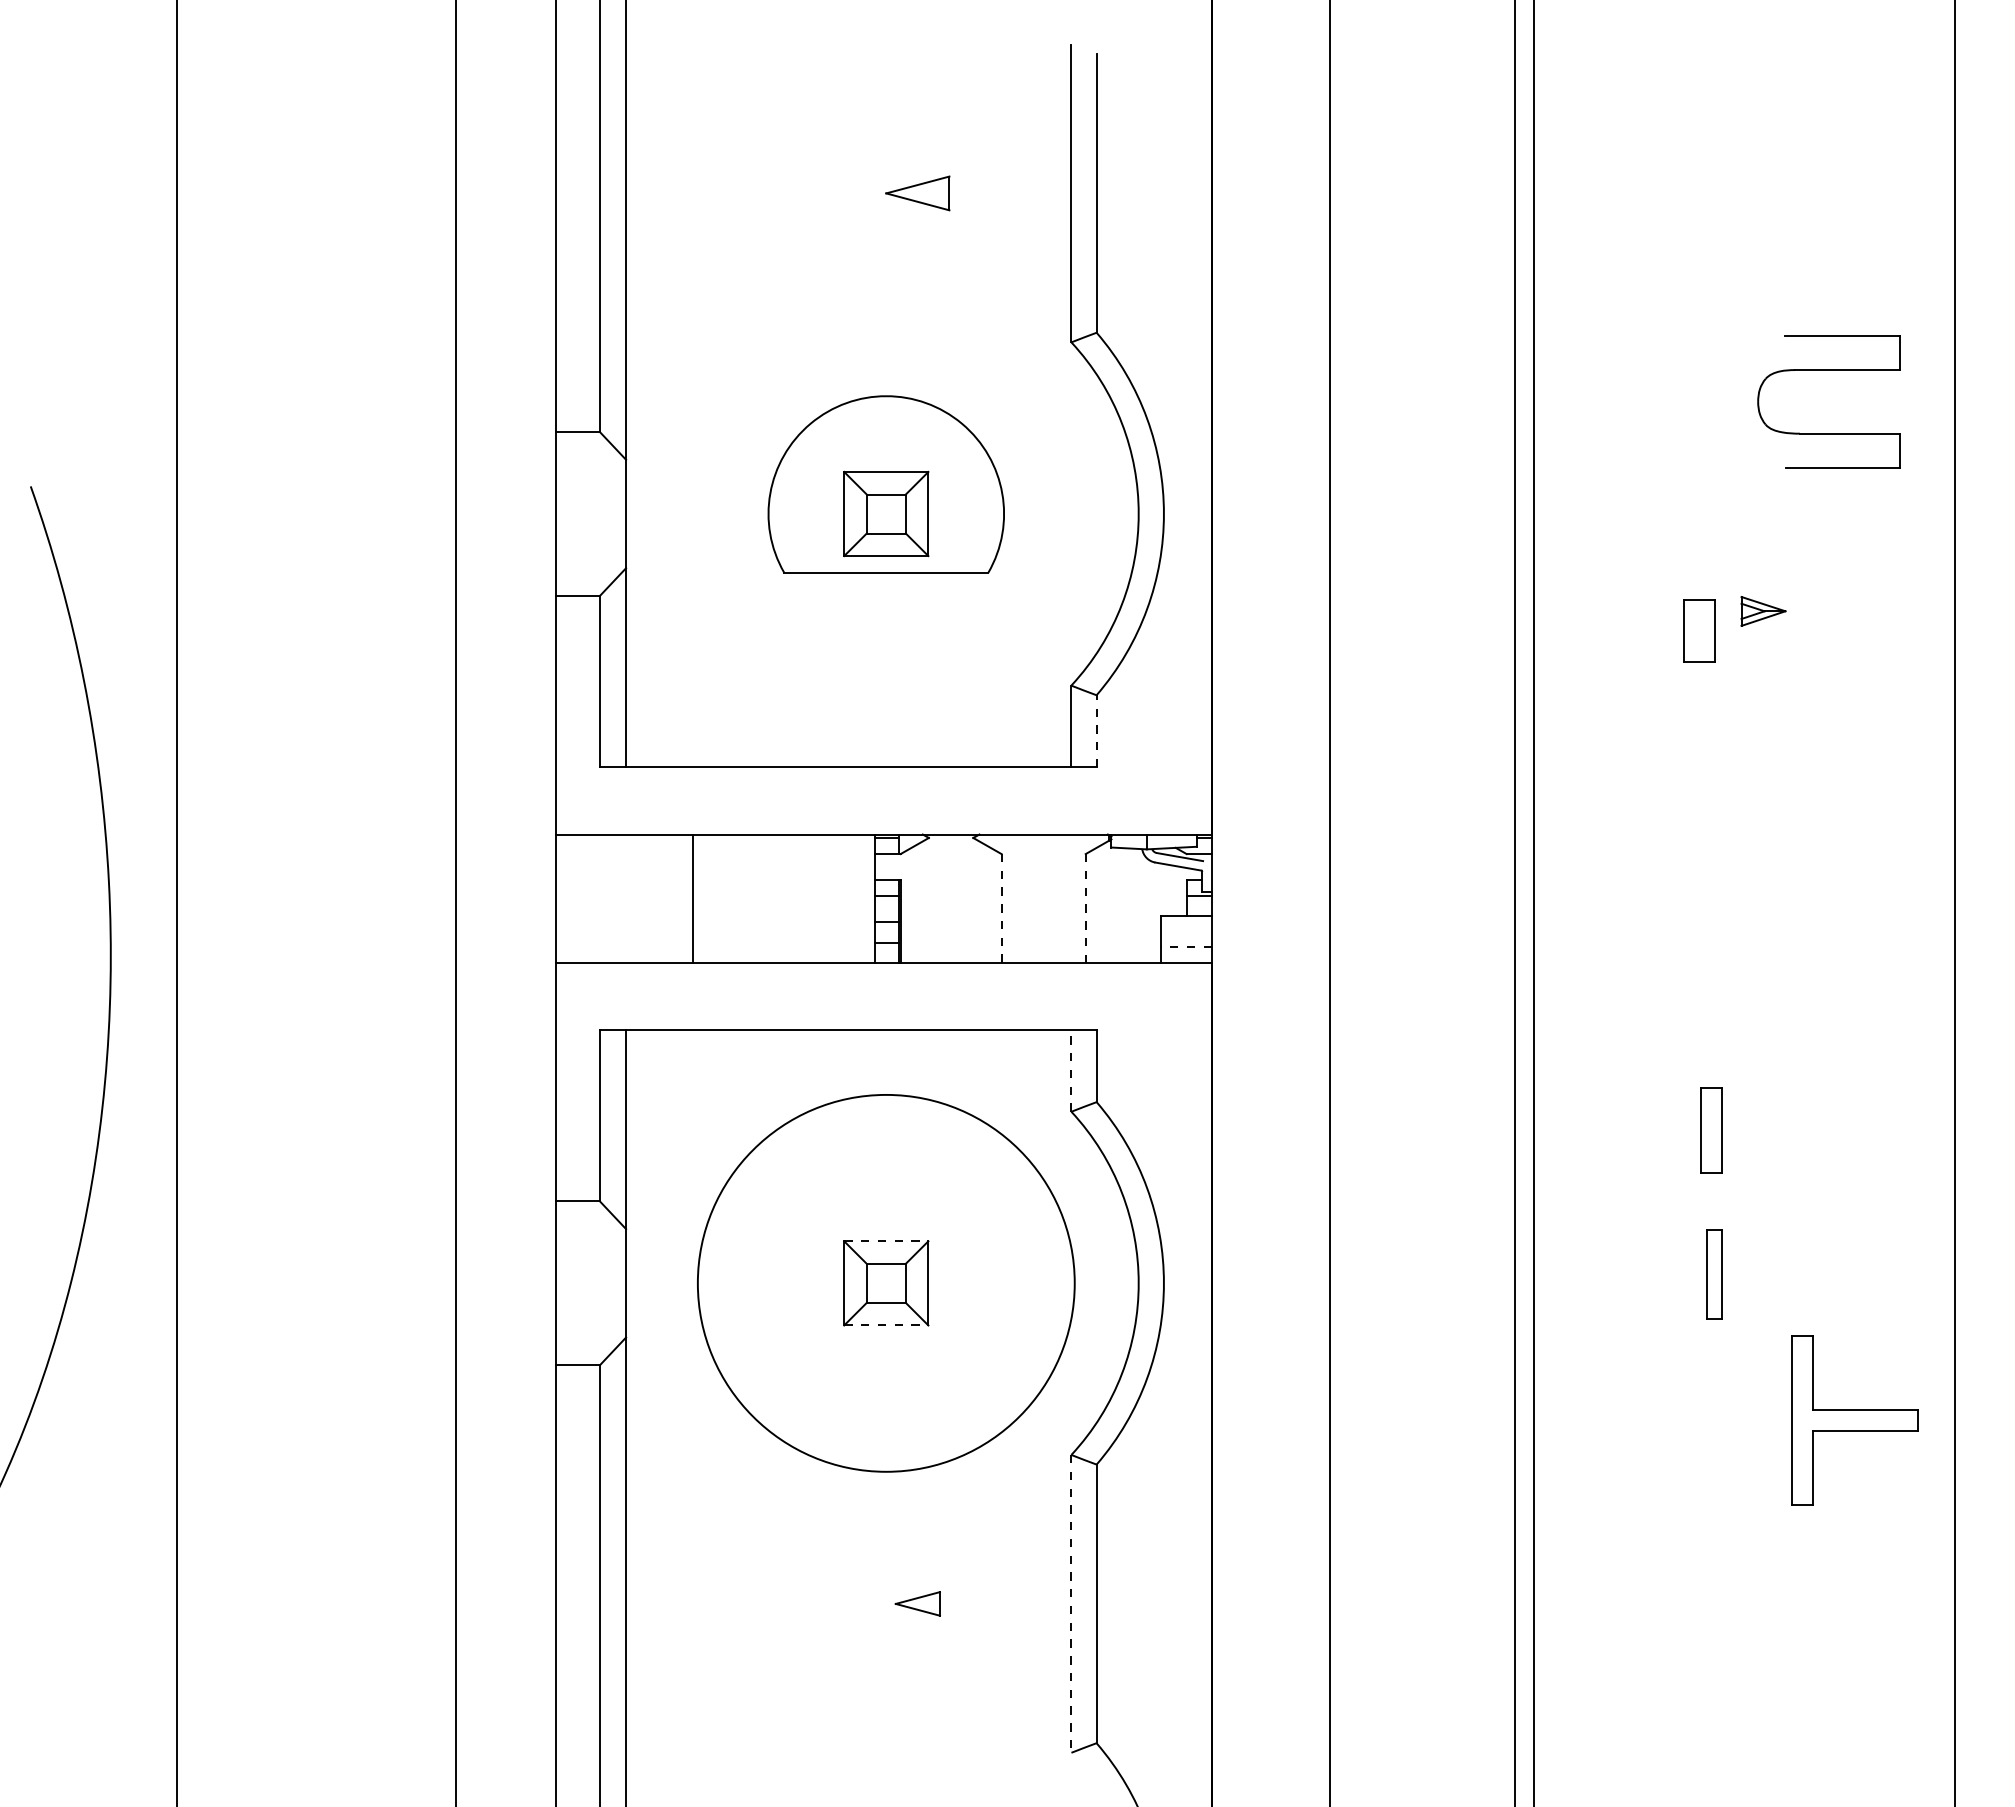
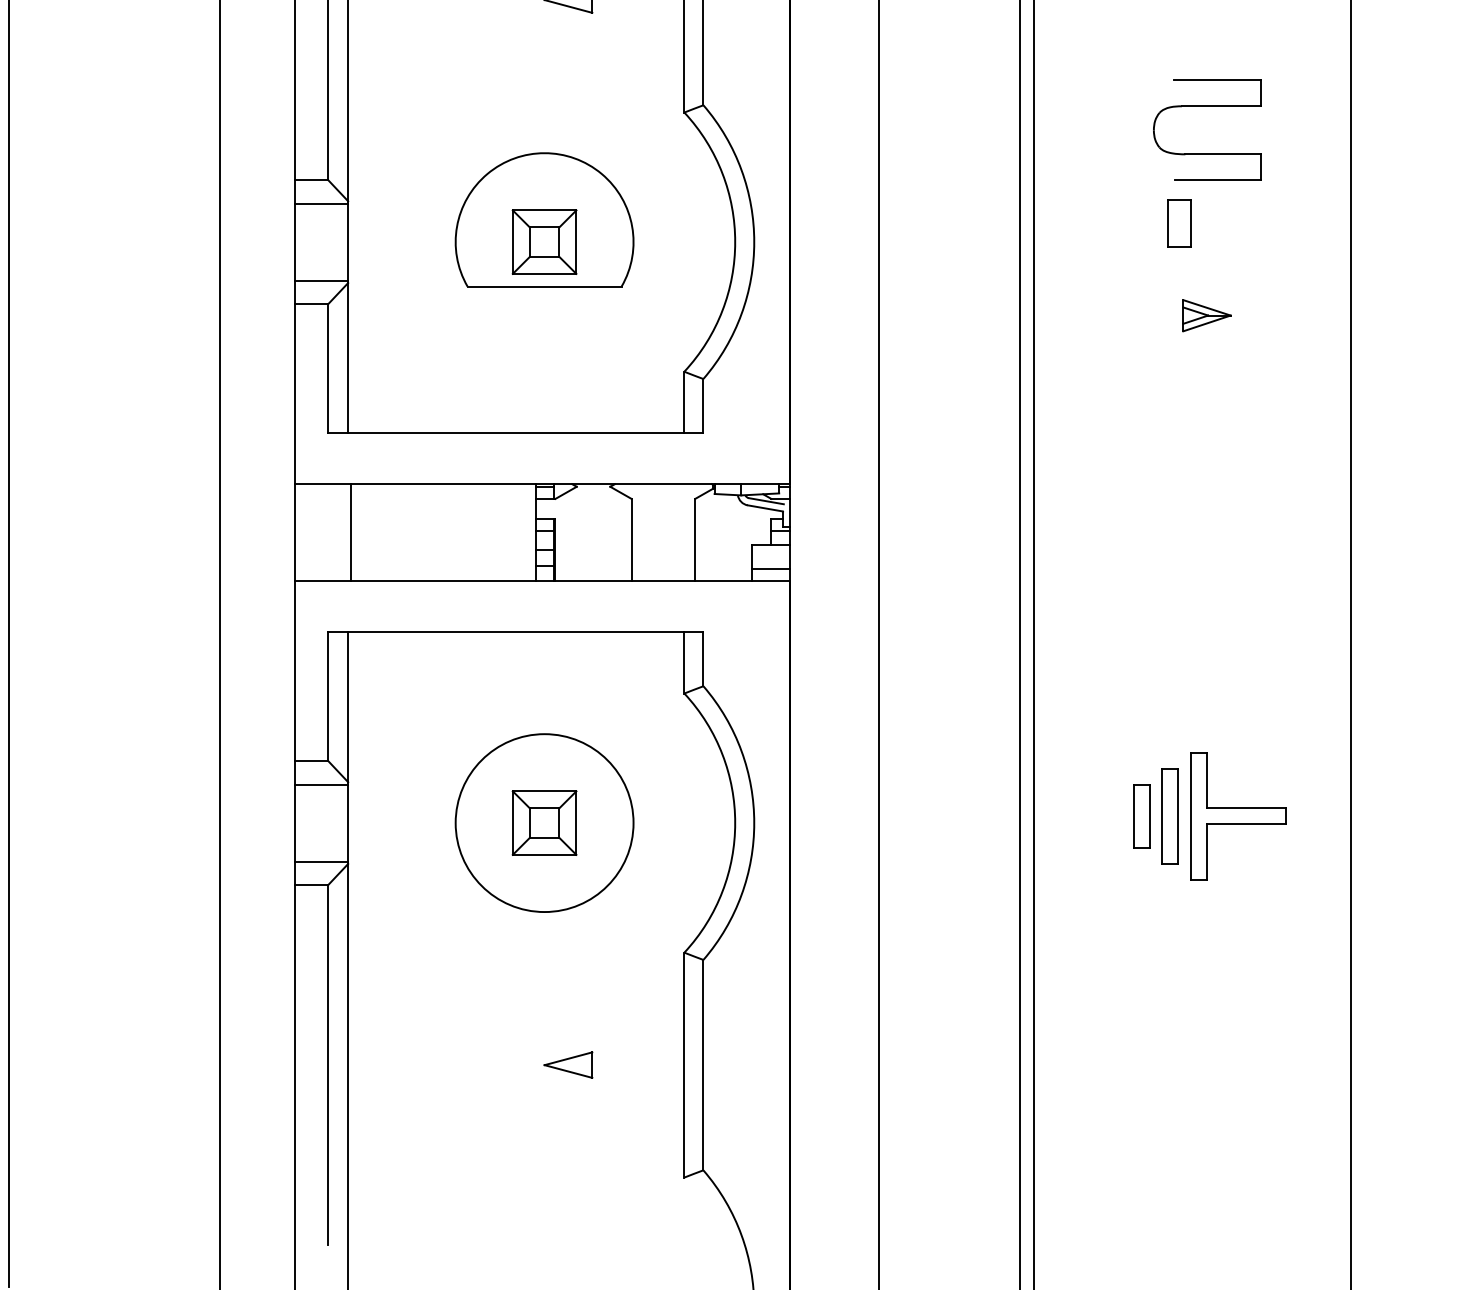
part: (1828, 370) -> (1206, 106), moved
line: (590, 463) -> (321, 204), added
line: (590, 564) -> (321, 280), added
part: (1763, 611) -> (1206, 315), size x1.43
part: (1699, 630) -> (1179, 222), moved
line: (1096, 730) -> (703, 405), dashed -> solid
line: (692, 898) -> (350, 532), moved
line: (1001, 907) -> (631, 539), dashed -> solid
line: (1085, 908) -> (695, 540), dashed -> solid
line: (1186, 947) -> (771, 569), dashed -> solid
line: (1071, 1070) -> (684, 662), dashed -> solid
part: (1711, 1130) -> (1142, 816), moved
line: (590, 1232) -> (321, 784), added
line: (886, 1241) -> (544, 791), dashed -> solid
part: (1714, 1274) -> (1169, 816), size x1.43
circle: (886, 1283) -> (544, 823), size x0.62
line: (886, 1325) -> (544, 854), dashed -> solid
line: (590, 1334) -> (321, 861), added
part: (1854, 1420) -> (1237, 816), moved
part: (917, 1603) -> (568, 1064), size x1.43
line: (1071, 1603) -> (684, 1064), dashed -> solid

